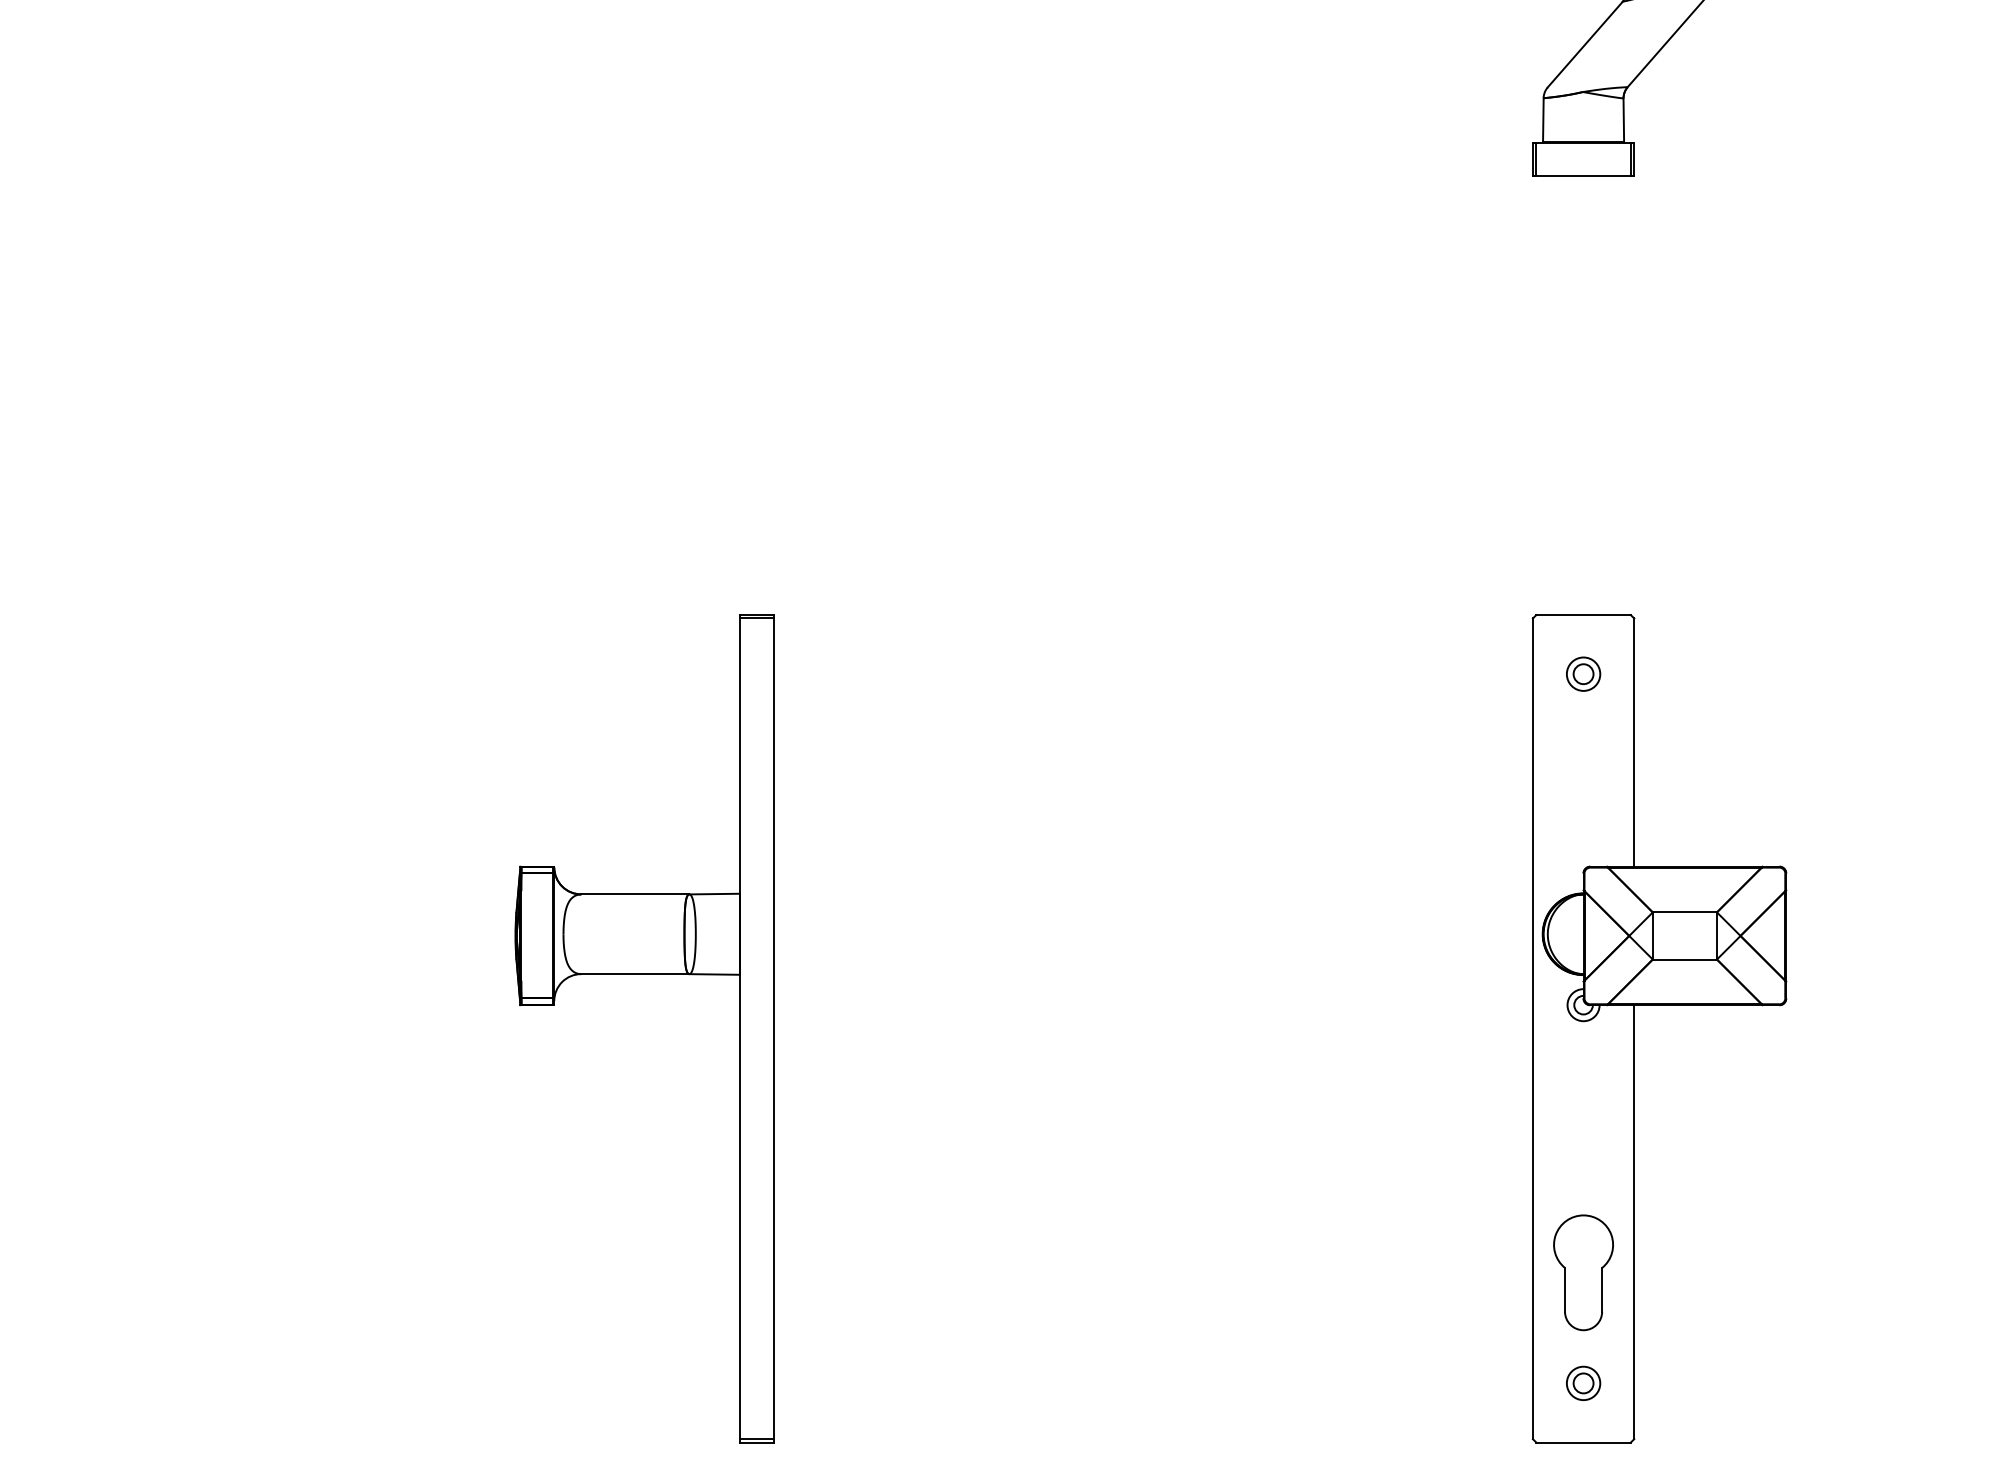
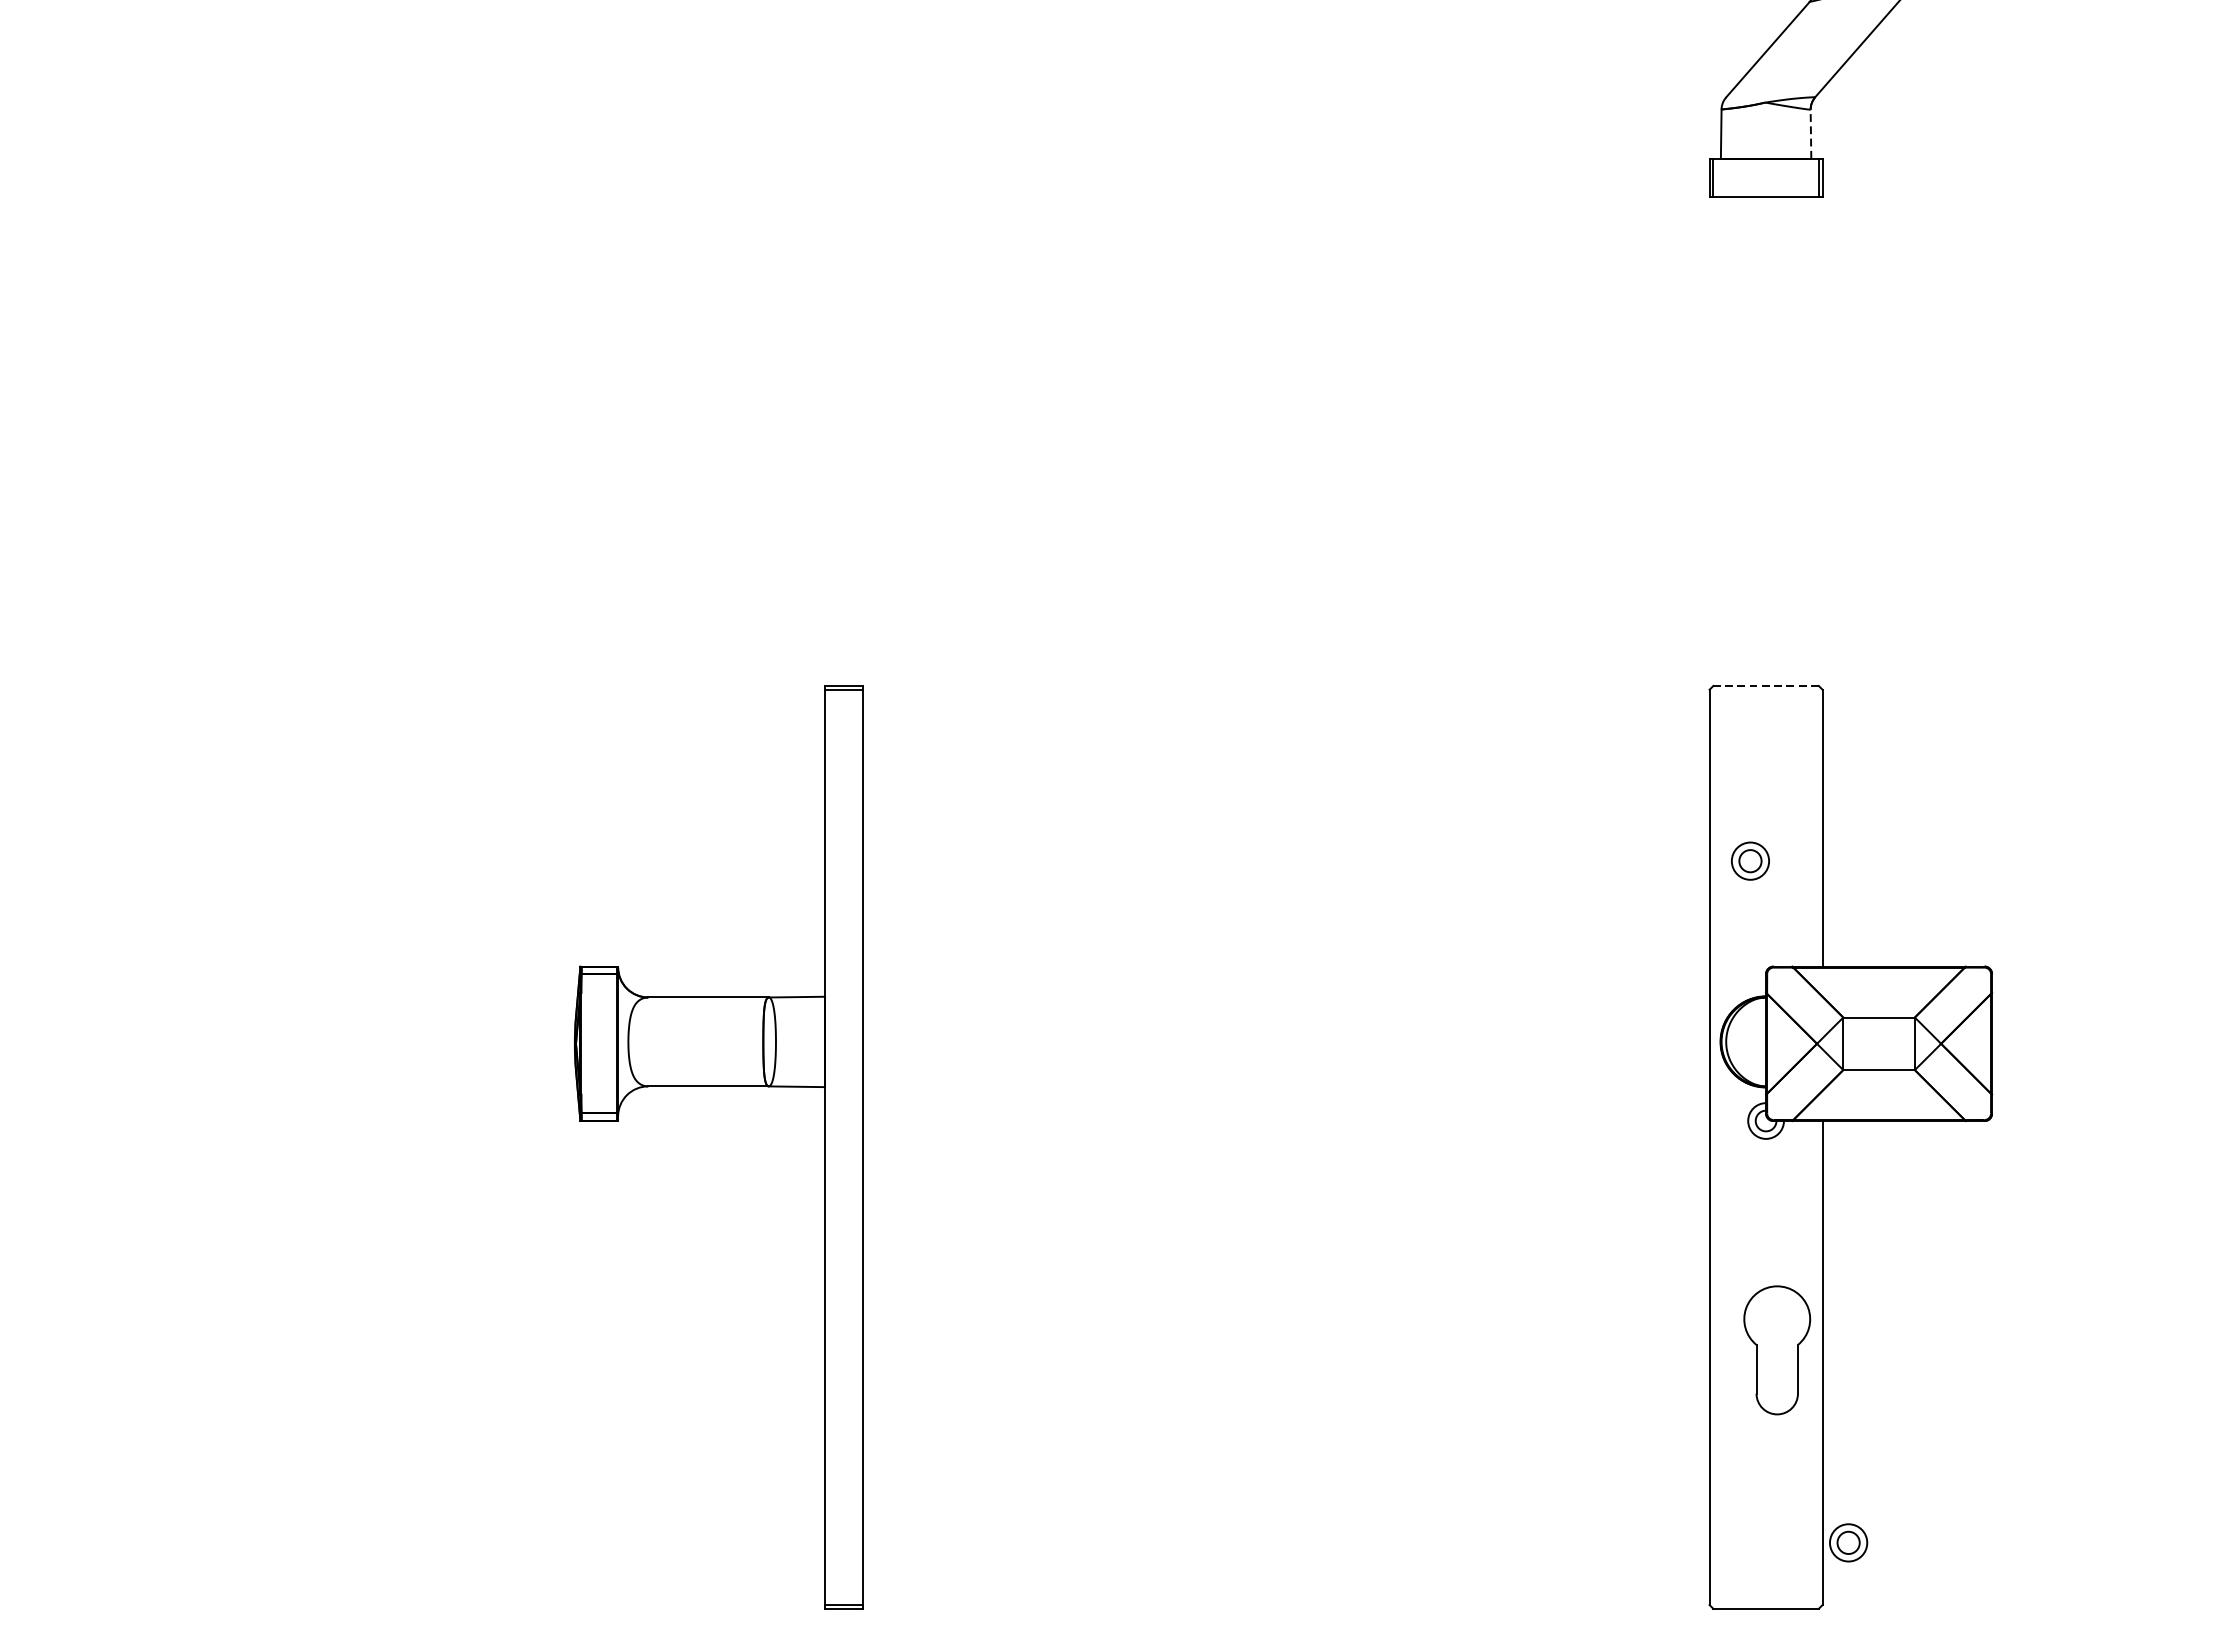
line: (1623, 120) -> (1810, 134), solid -> dashed
line: (1583, 615) -> (1766, 686), solid -> dashed
part: (1583, 673) -> (1750, 860), moved
part: (1583, 1272) -> (1777, 1350), moved
part: (1583, 1382) -> (1848, 1541), moved

